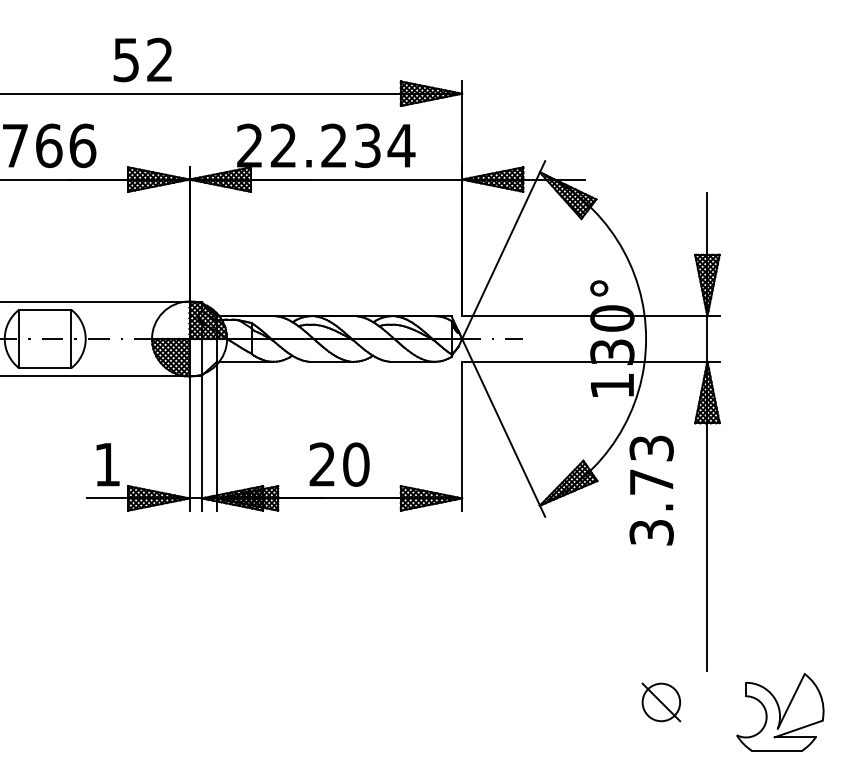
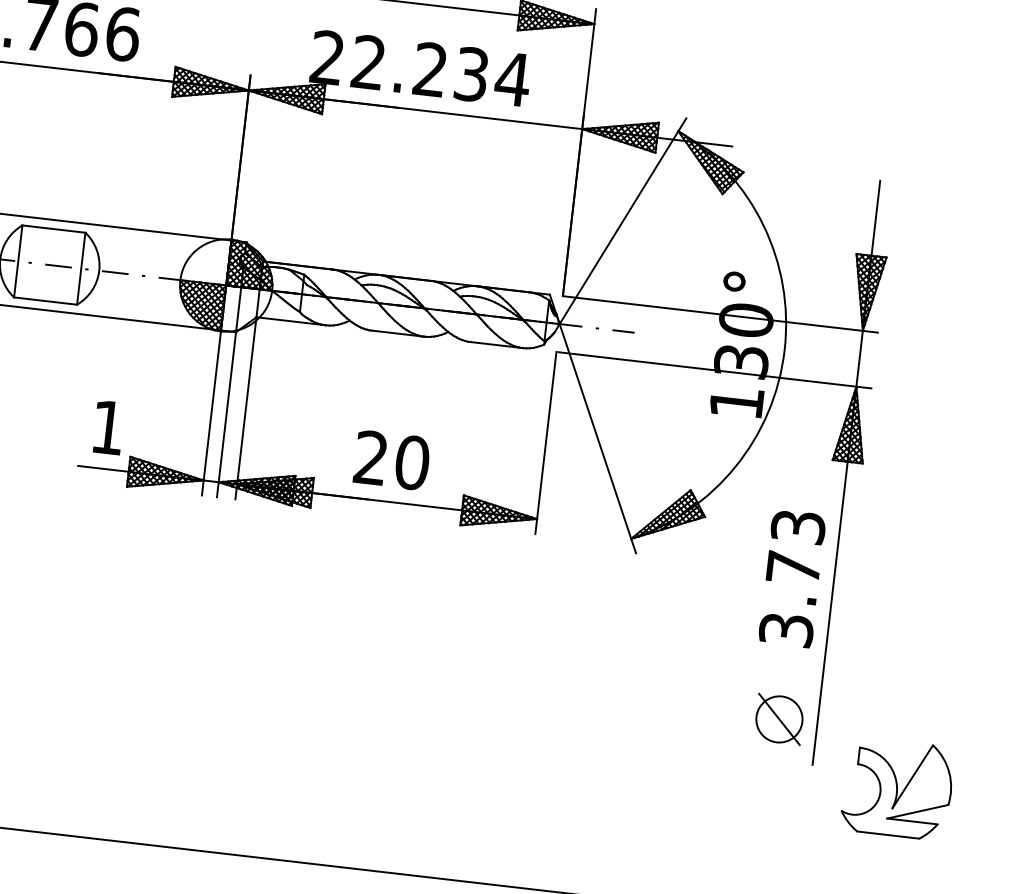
text: (651, 490) -> (792, 578), moved
part: (661, 702) -> (779, 719), moved
part: (780, 712) -> (897, 788), moved

